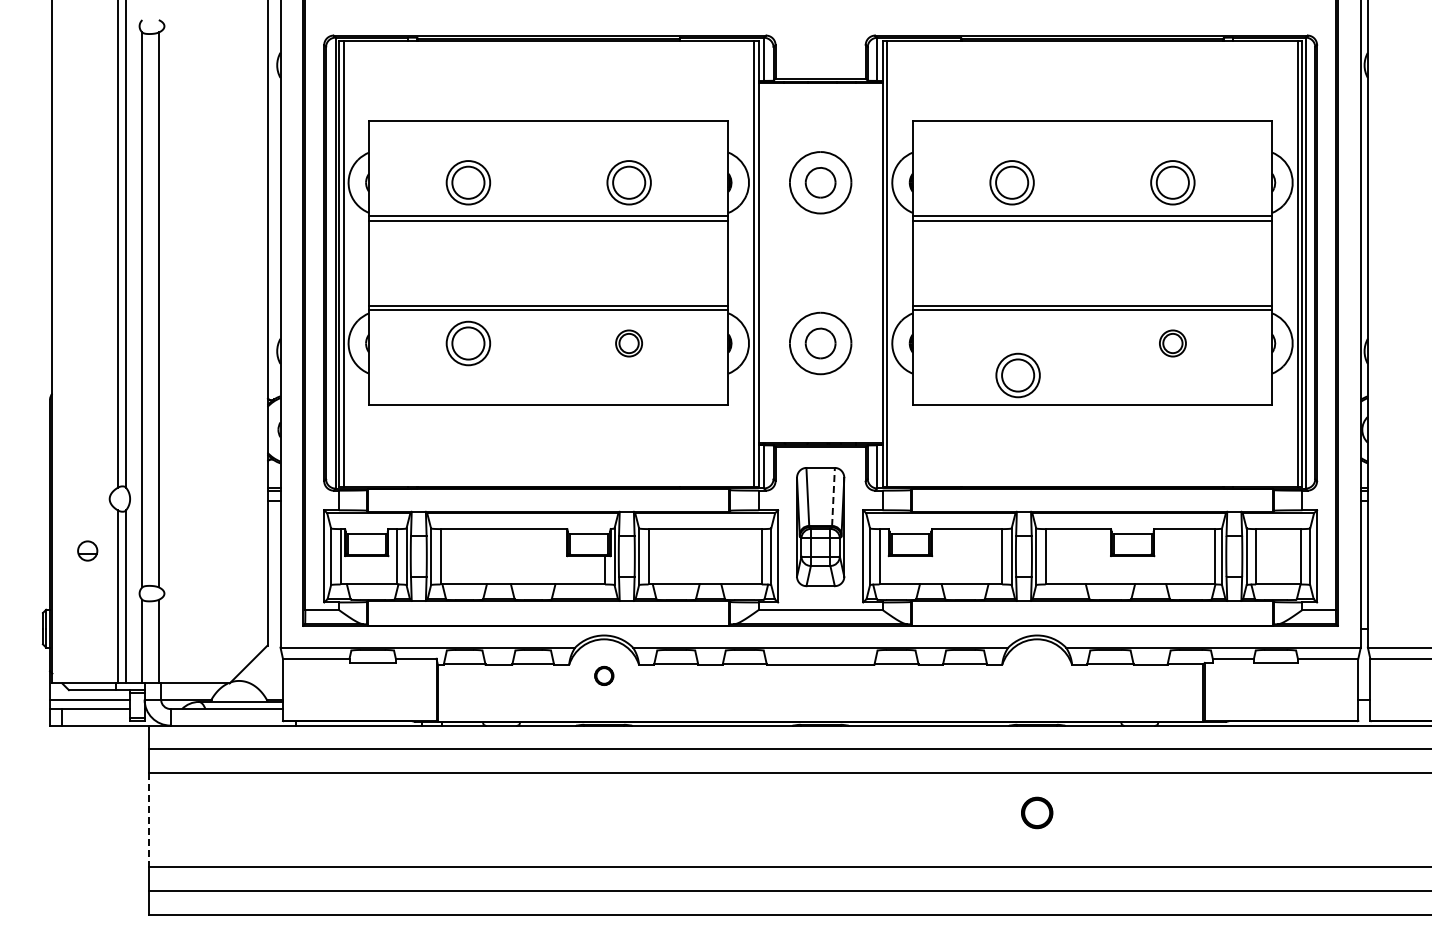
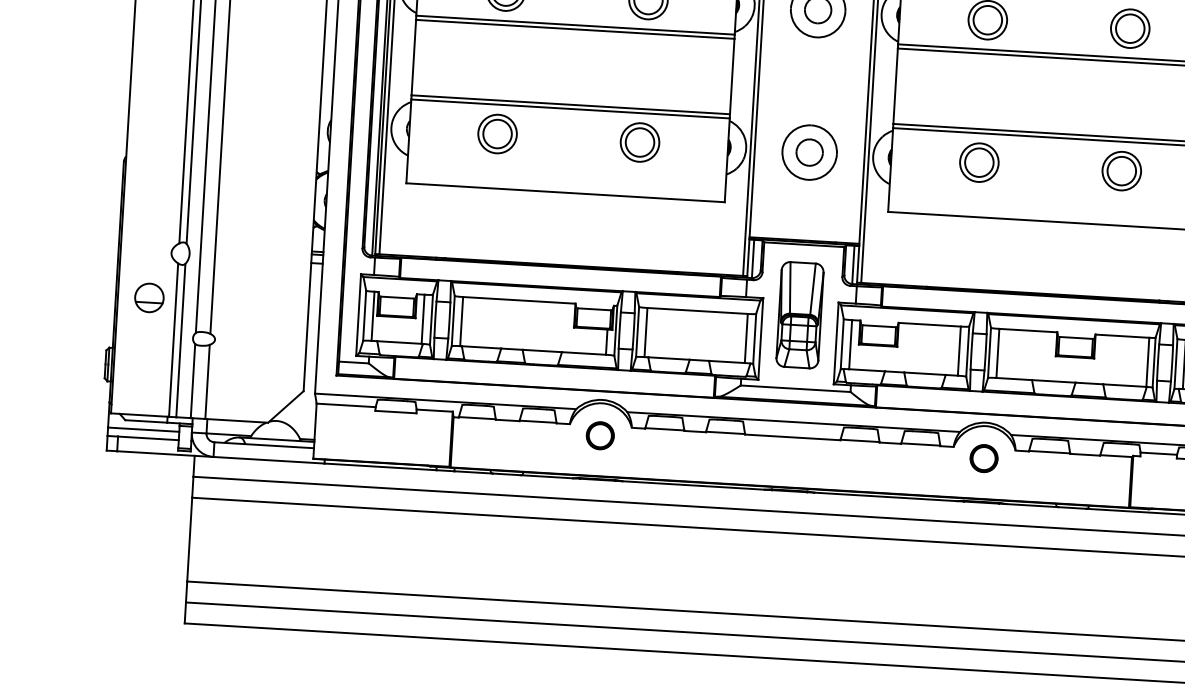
part: (628, 343) -> (639, 142), size x1.67
part: (1172, 343) -> (1121, 171), size x1.67
part: (1017, 375) -> (978, 162), moved
line: (833, 496) -> (813, 288), dashed -> solid
part: (87, 550) -> (149, 297), size x1.67
part: (604, 675) -> (600, 435), size x1.67
part: (1037, 812) -> (984, 458), moved
line: (149, 820) -> (189, 539), dashed -> solid

